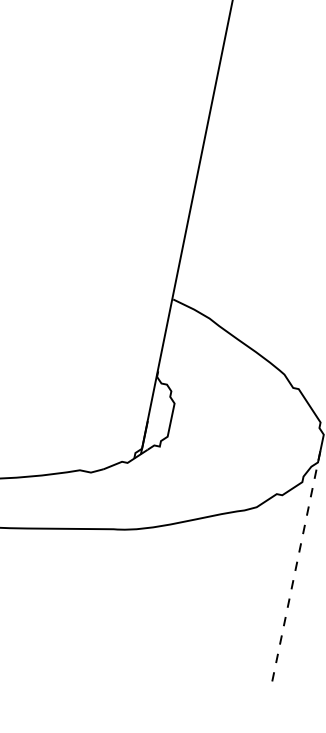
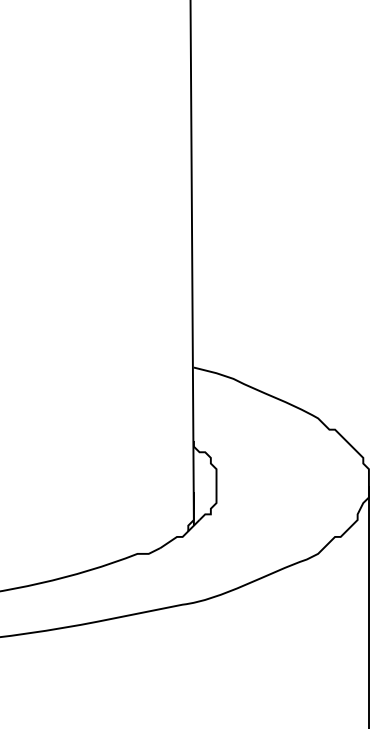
line: (295, 570) -> (368, 607), dashed -> solid

